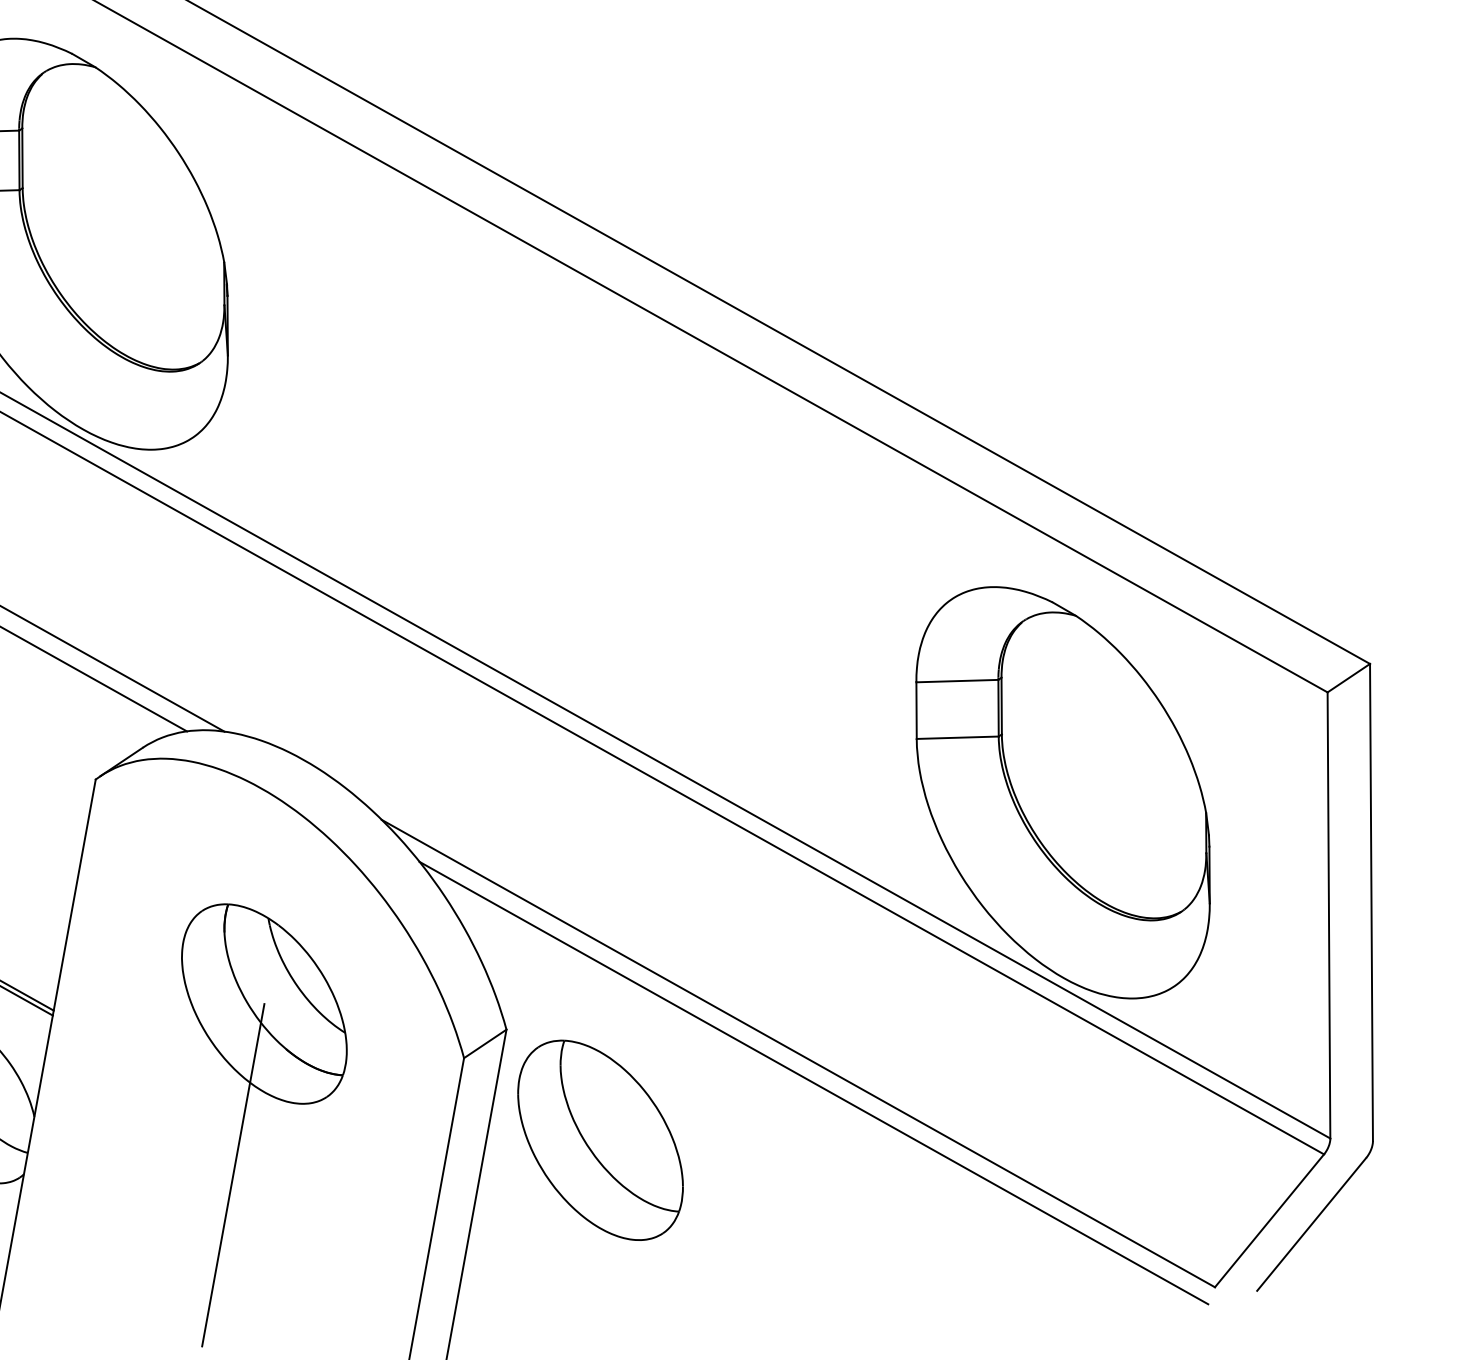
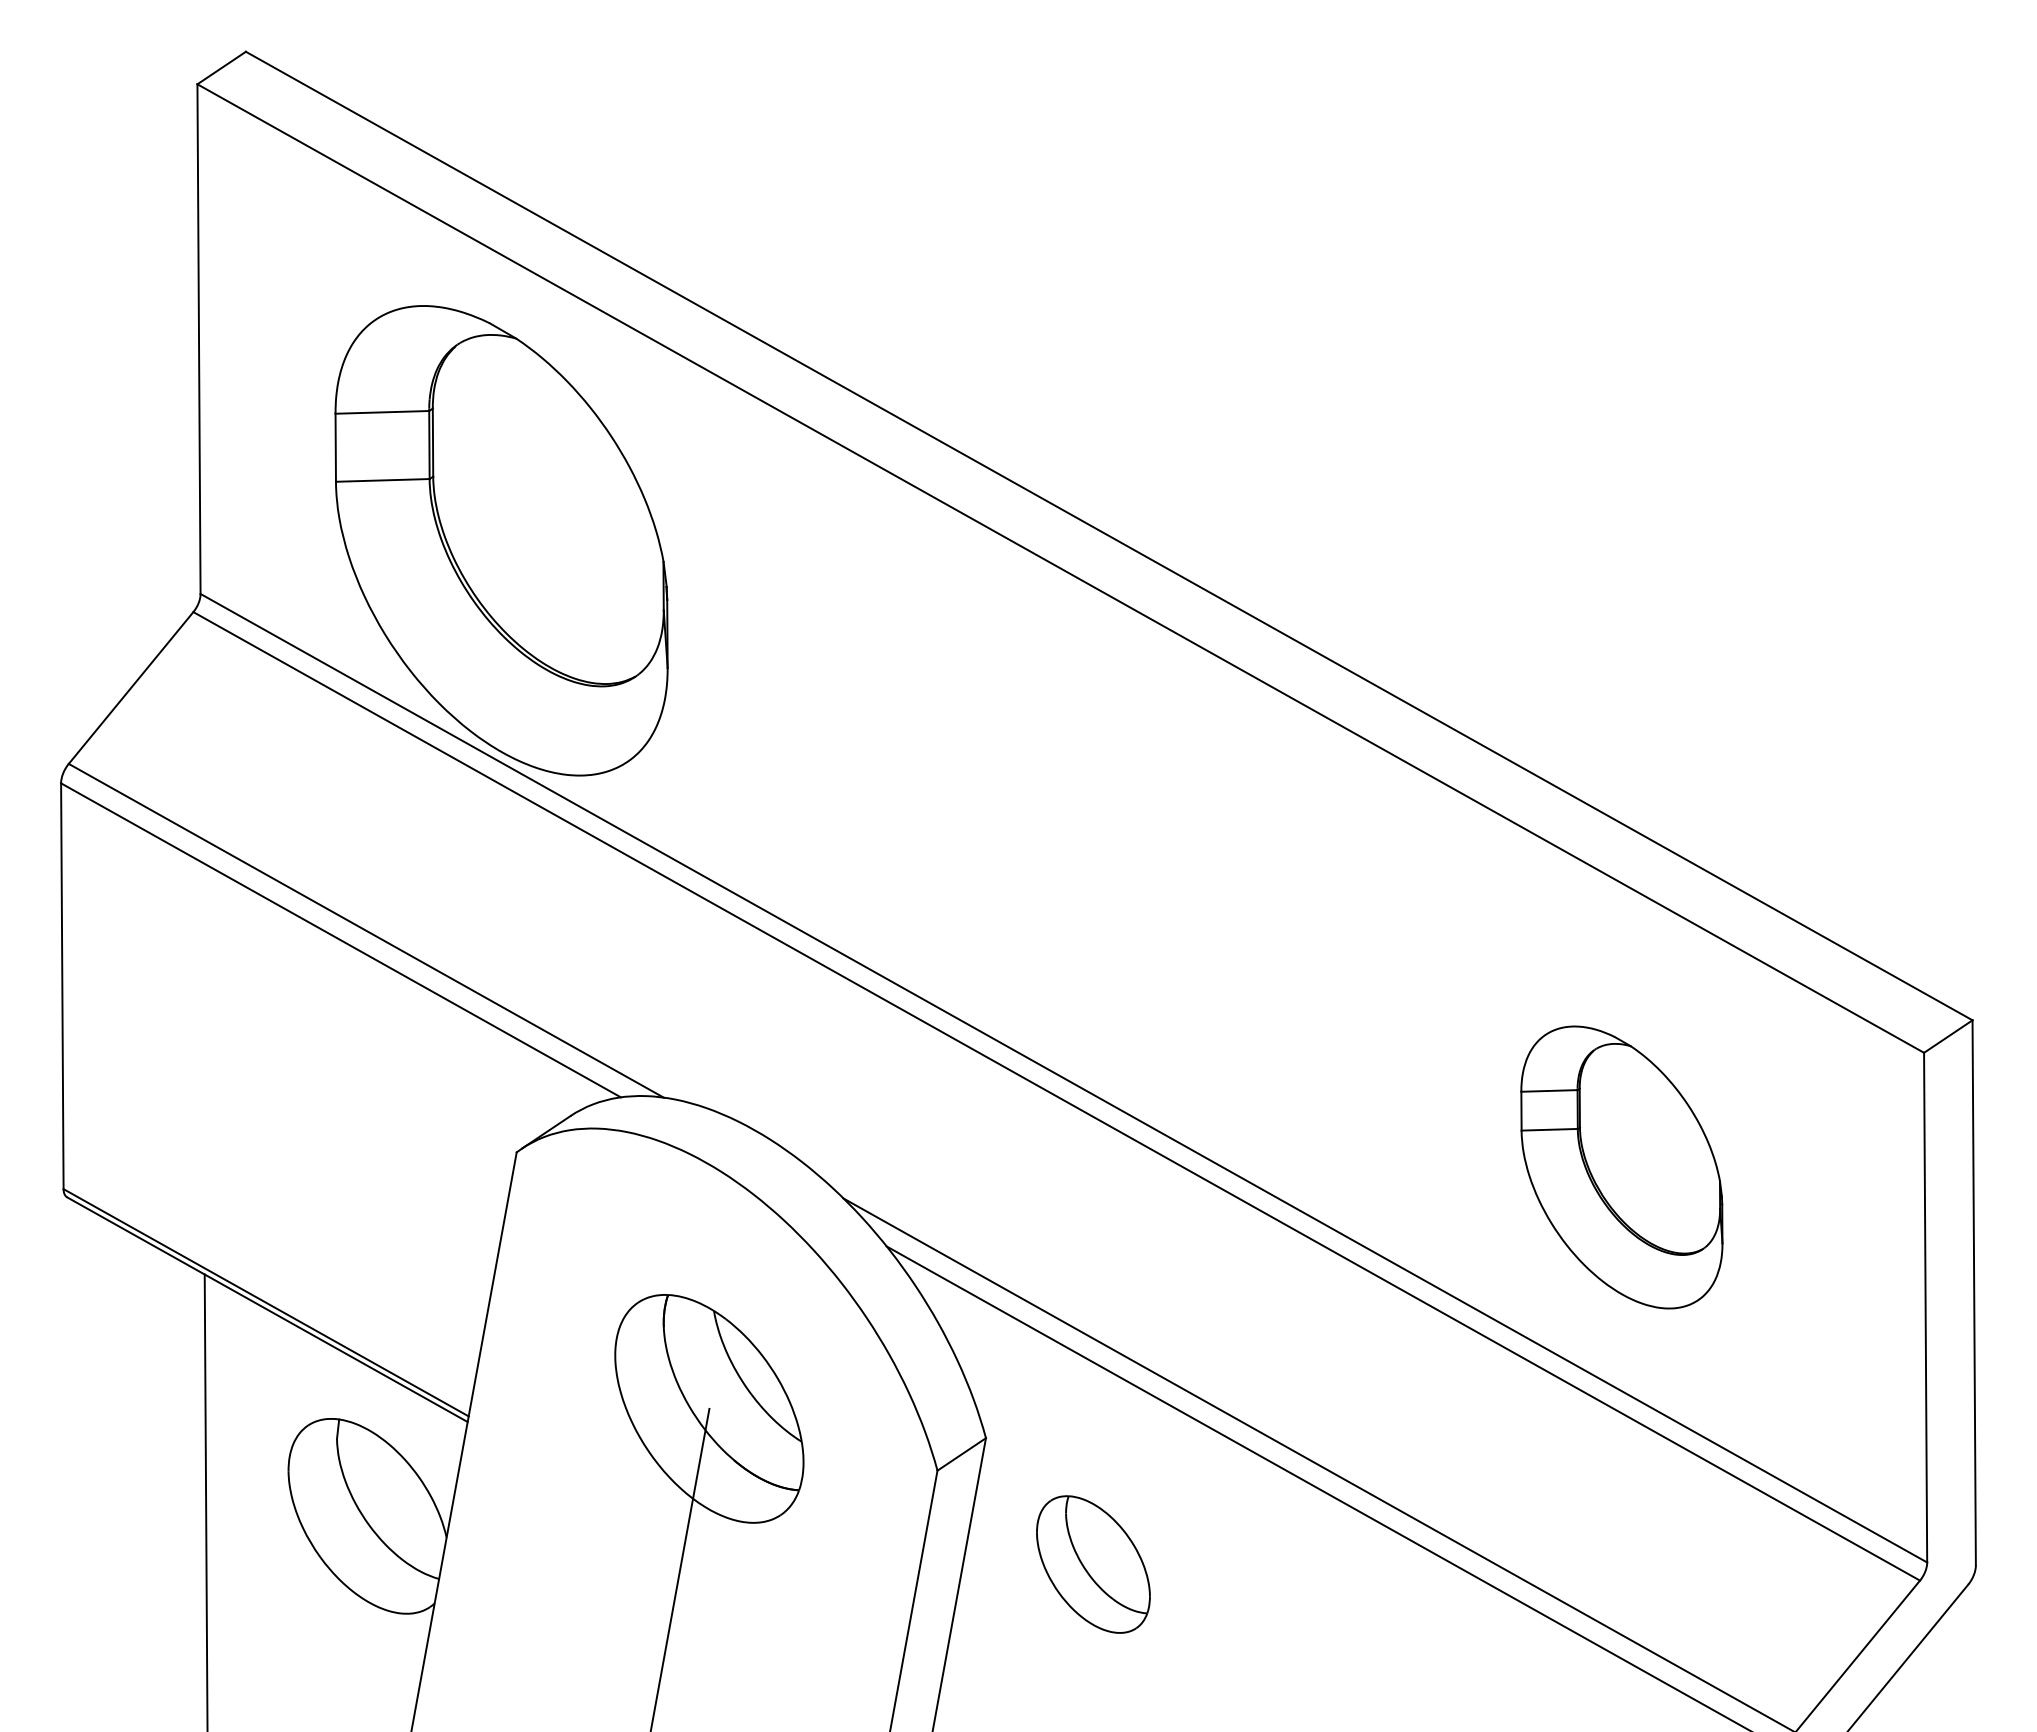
part: (1062, 792) -> (1621, 1167), size x0.6
part: (600, 1140) -> (1093, 1564), size x0.6

